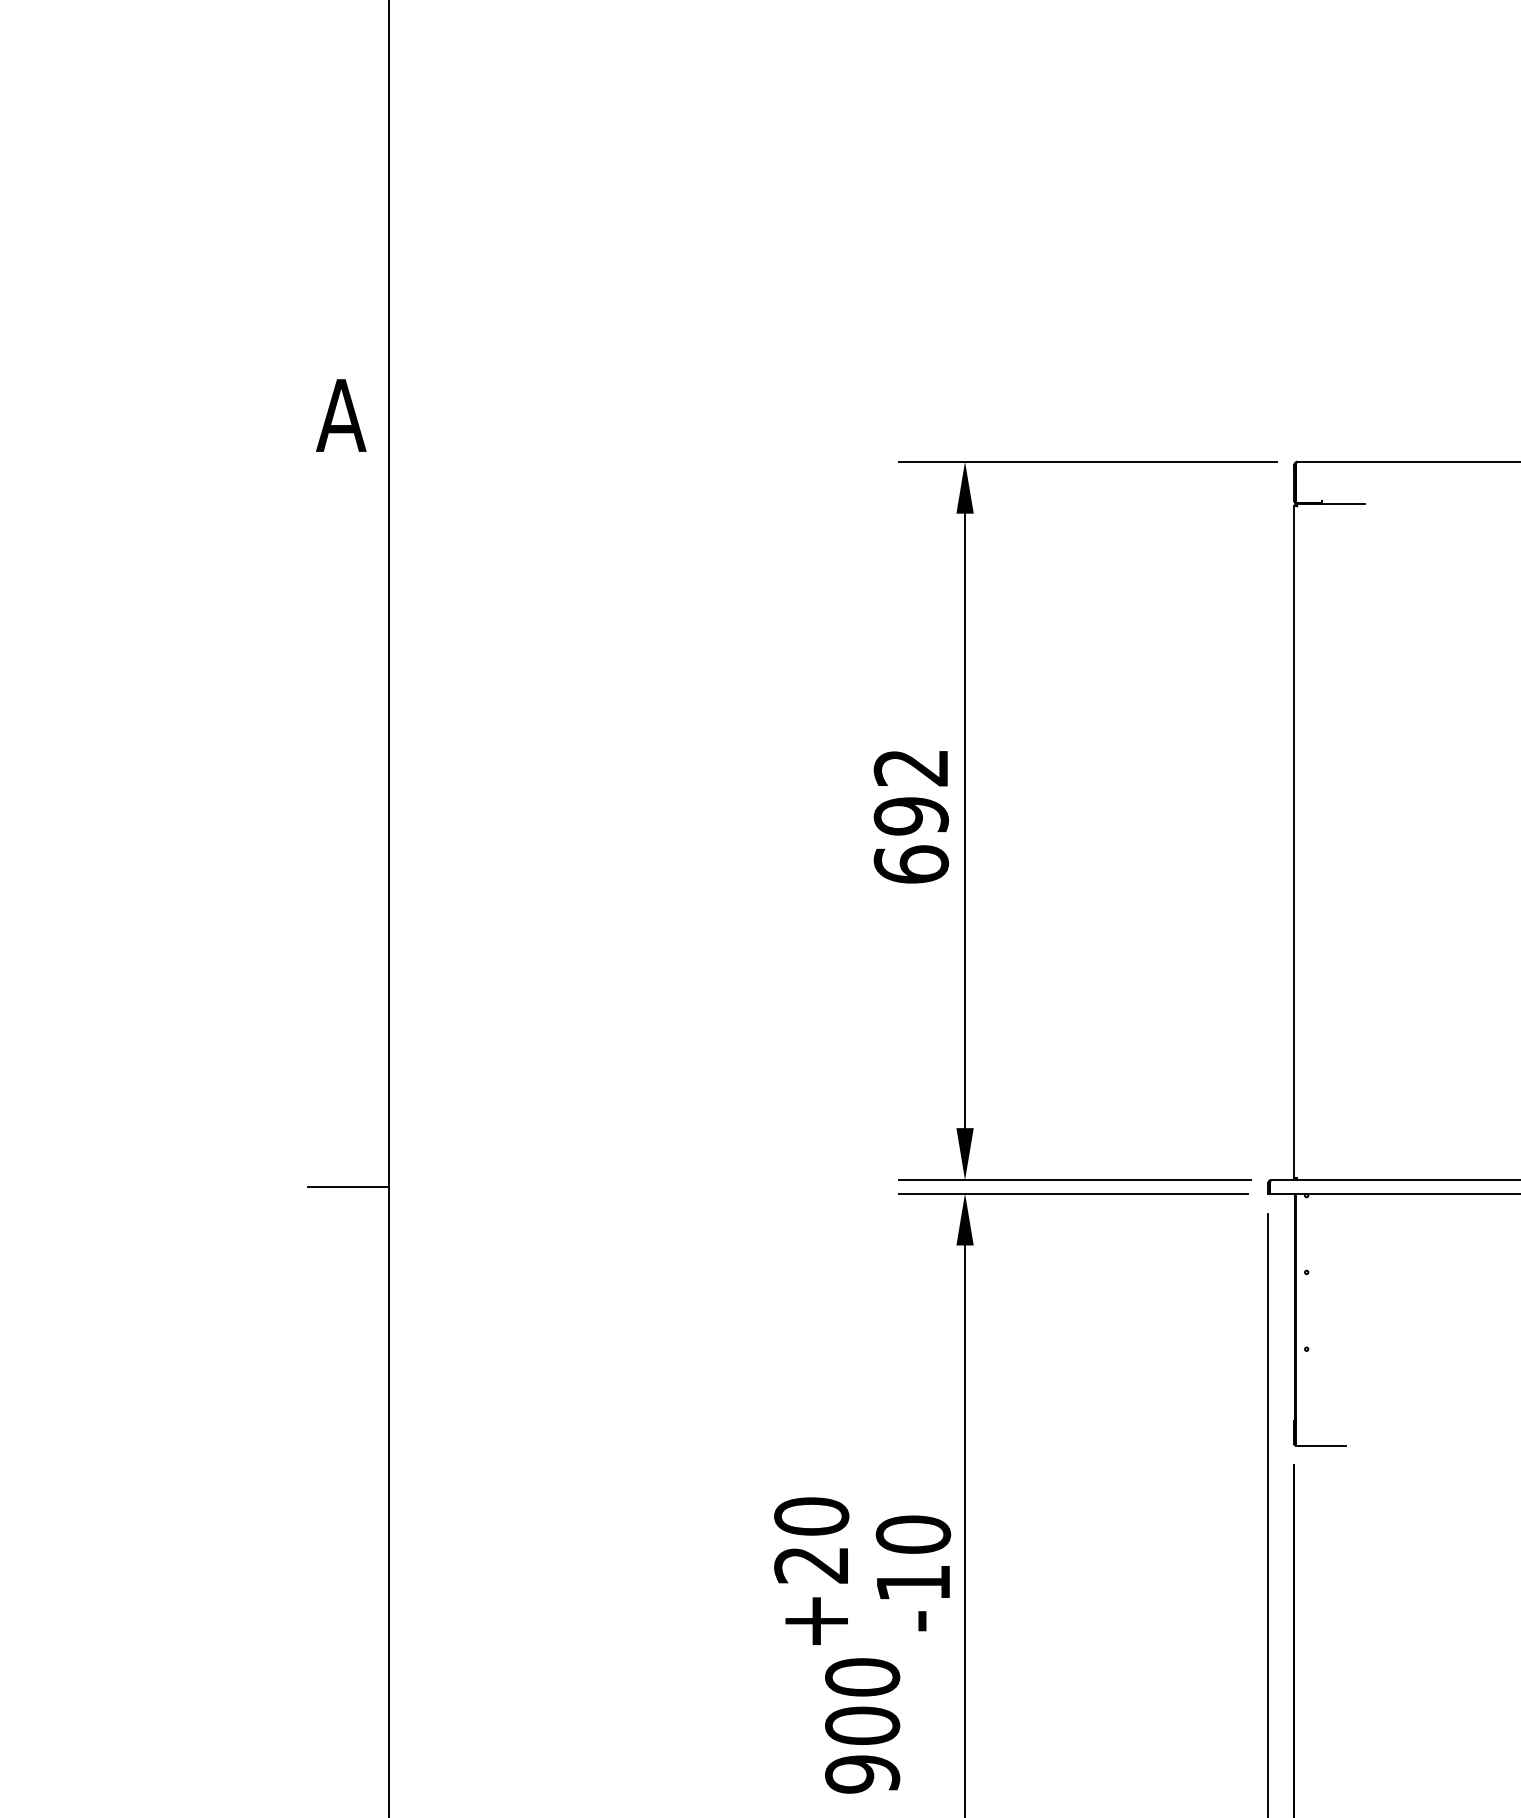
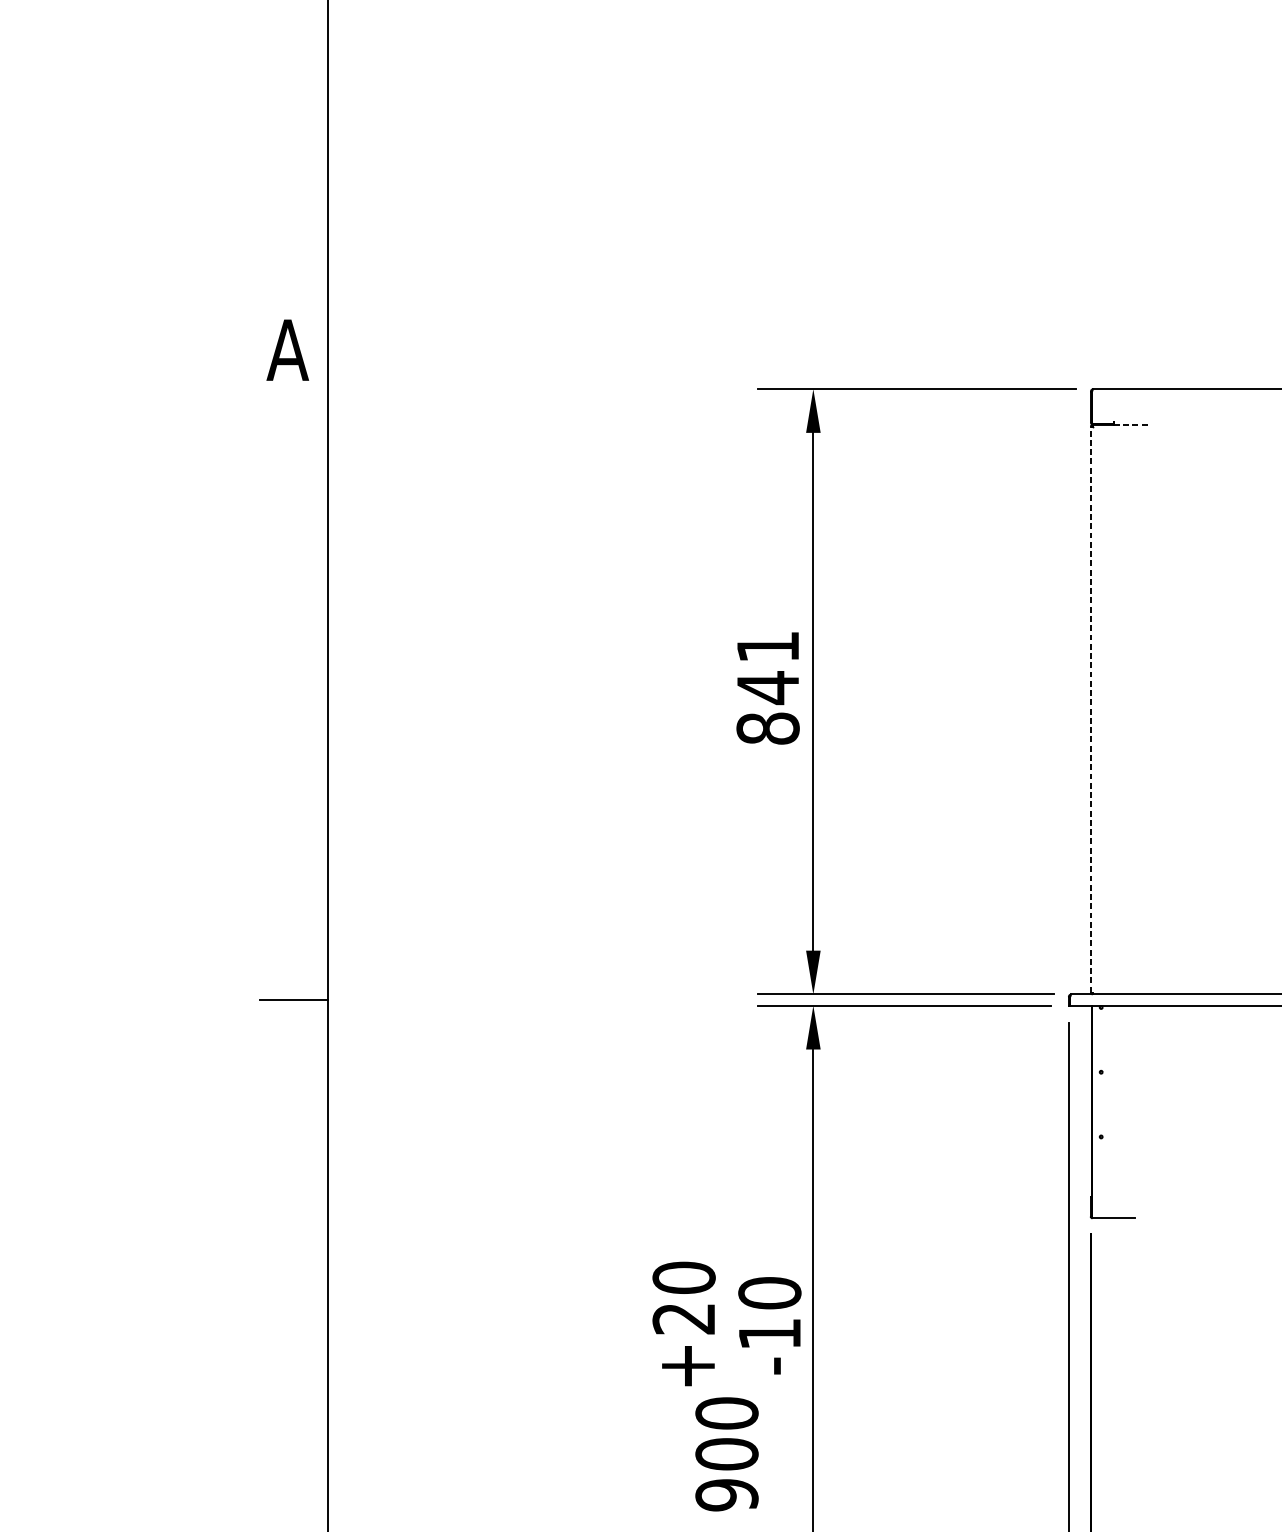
line: (1343, 504) -> (1132, 425), solid -> dashed
text: (911, 816) -> (768, 688), 692 -> 841
line: (1294, 842) -> (1090, 709), solid -> dashed

